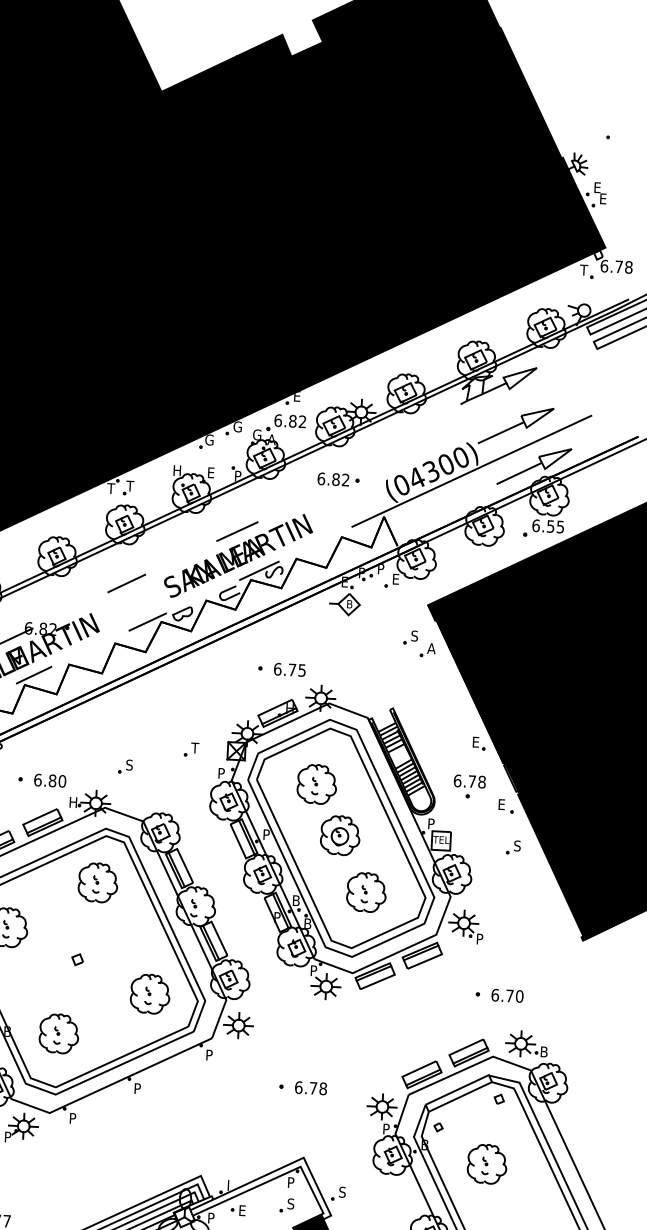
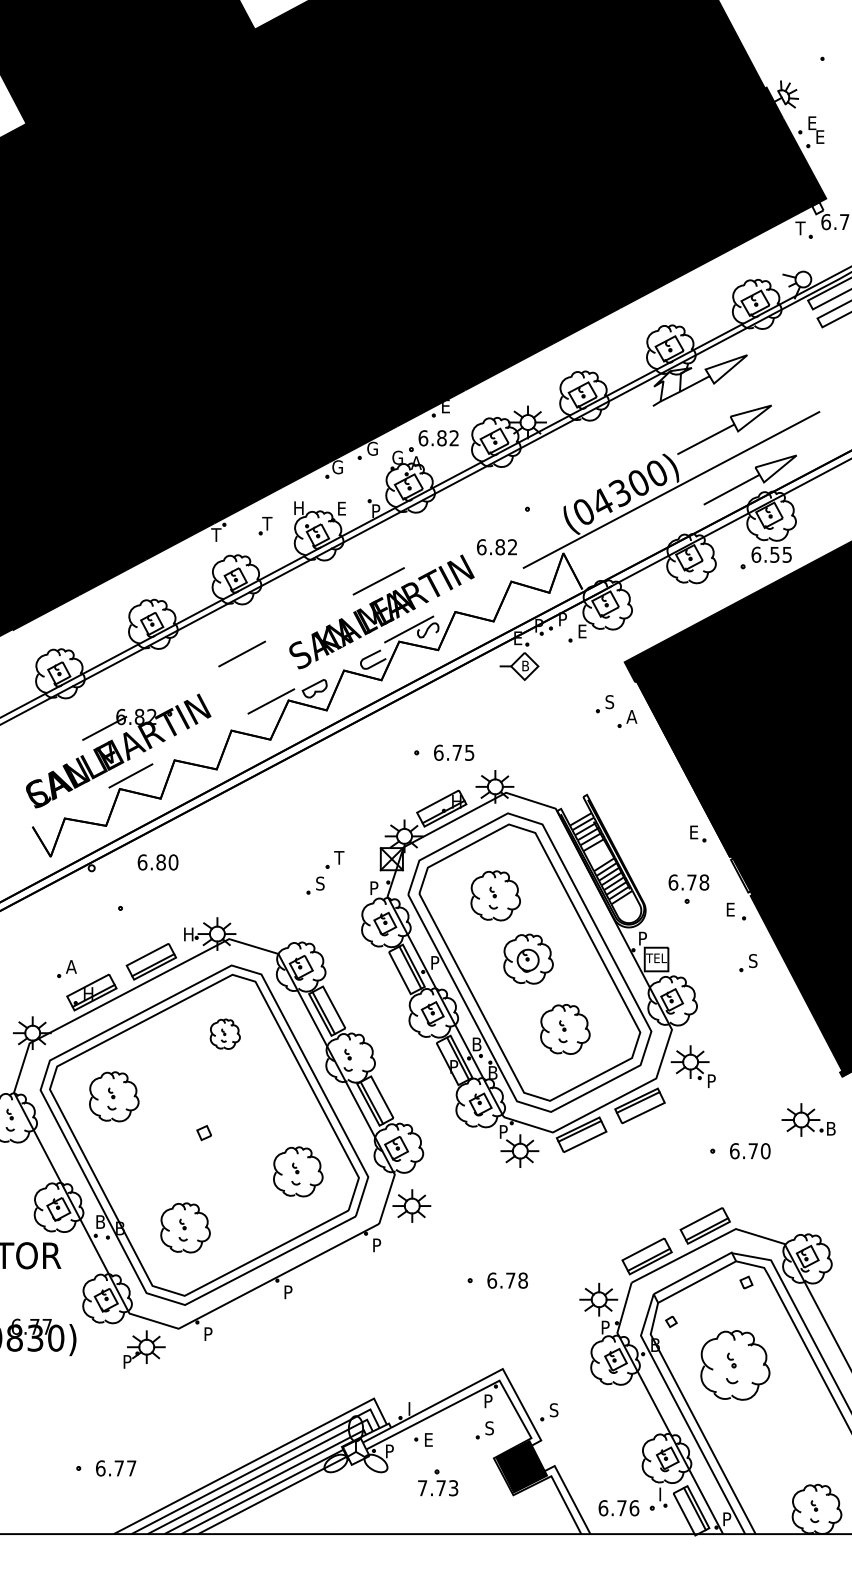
text: (333, 479) -> (496, 547), moved
part: (128, 488) -> (265, 526), moved
part: (125, 766) -> (315, 885), moved
text: (49, 780) -> (157, 862), moved
part: (98, 882) -> (225, 1033), size x0.6
part: (526, 1043) -> (808, 1119), moved
part: (487, 1164) -> (735, 1365), size x1.4

